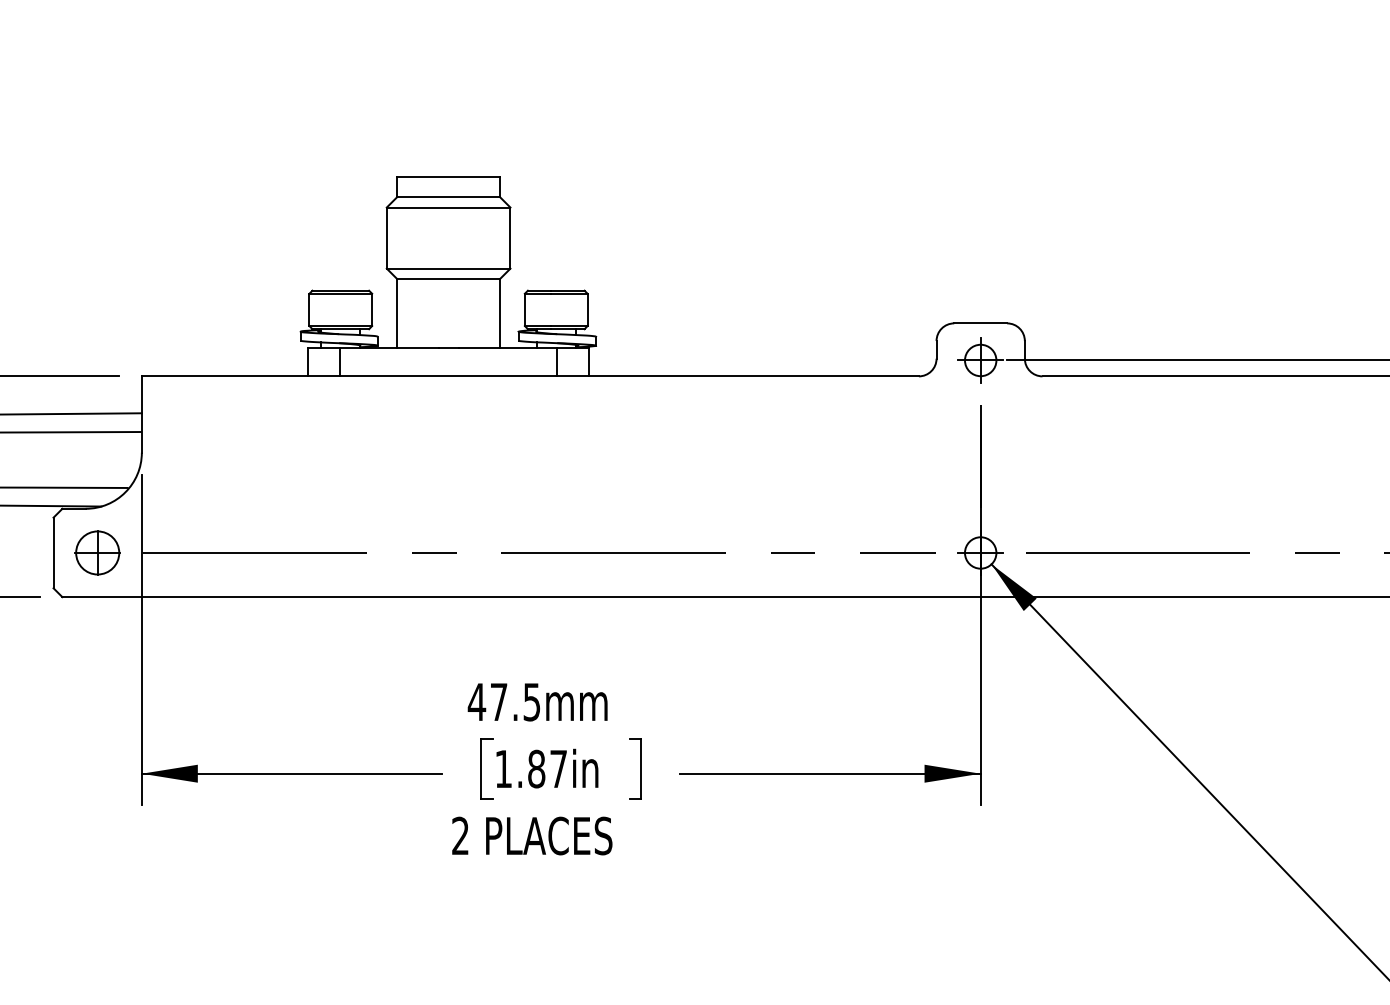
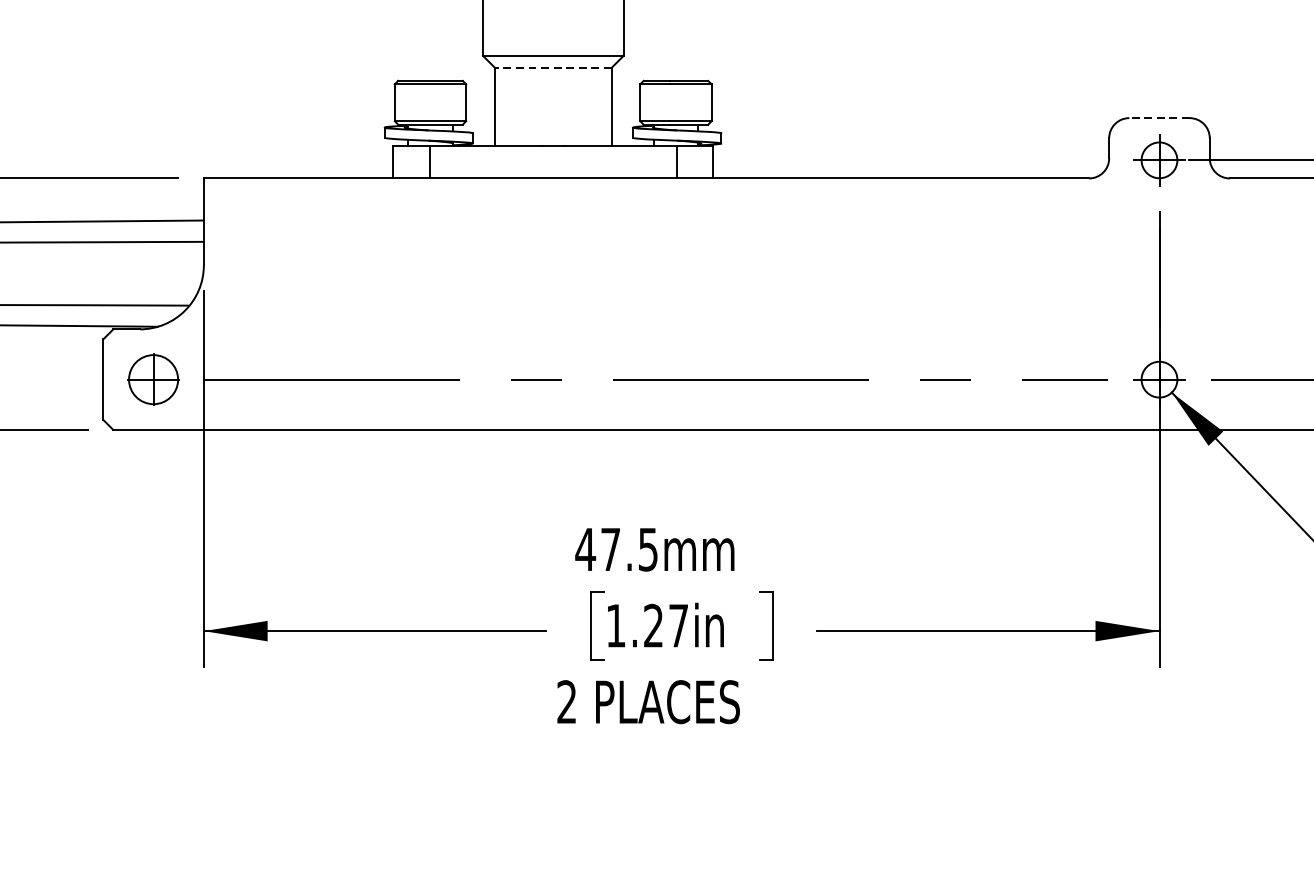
line: (448, 279) -> (553, 68), solid -> dashed
line: (980, 323) -> (1159, 118), solid -> dashed
text: (536, 768) -> (653, 625), 1.87in -> 1.27in

